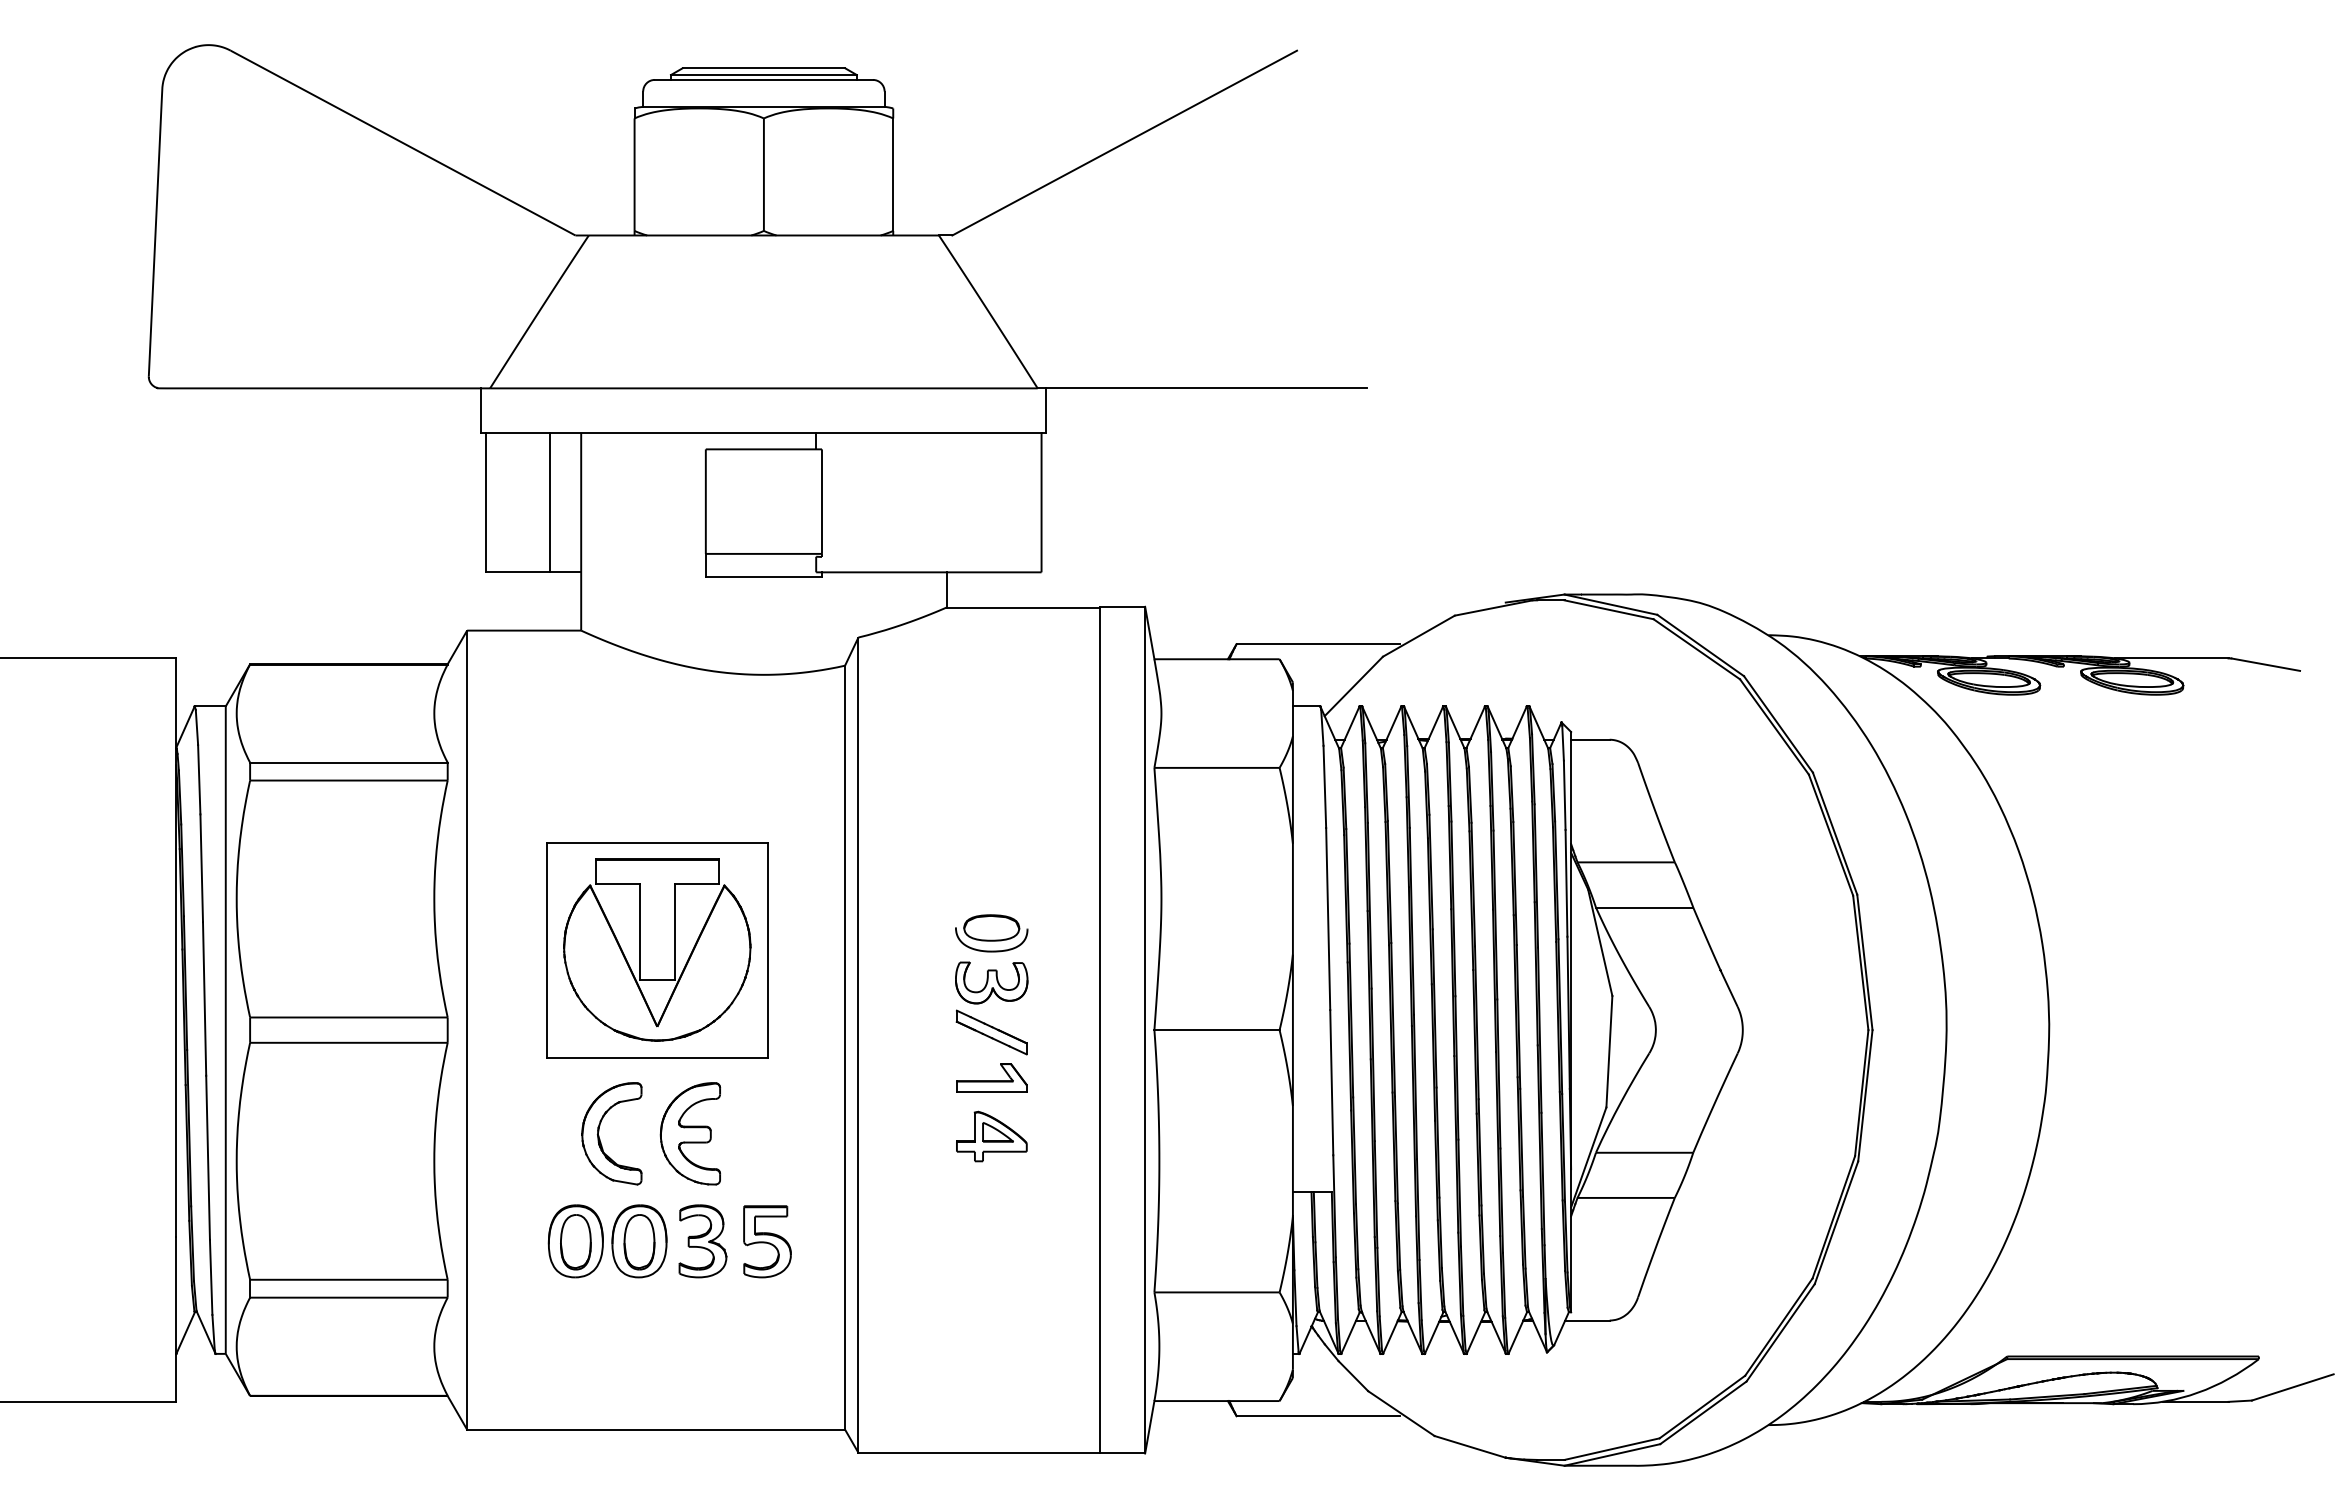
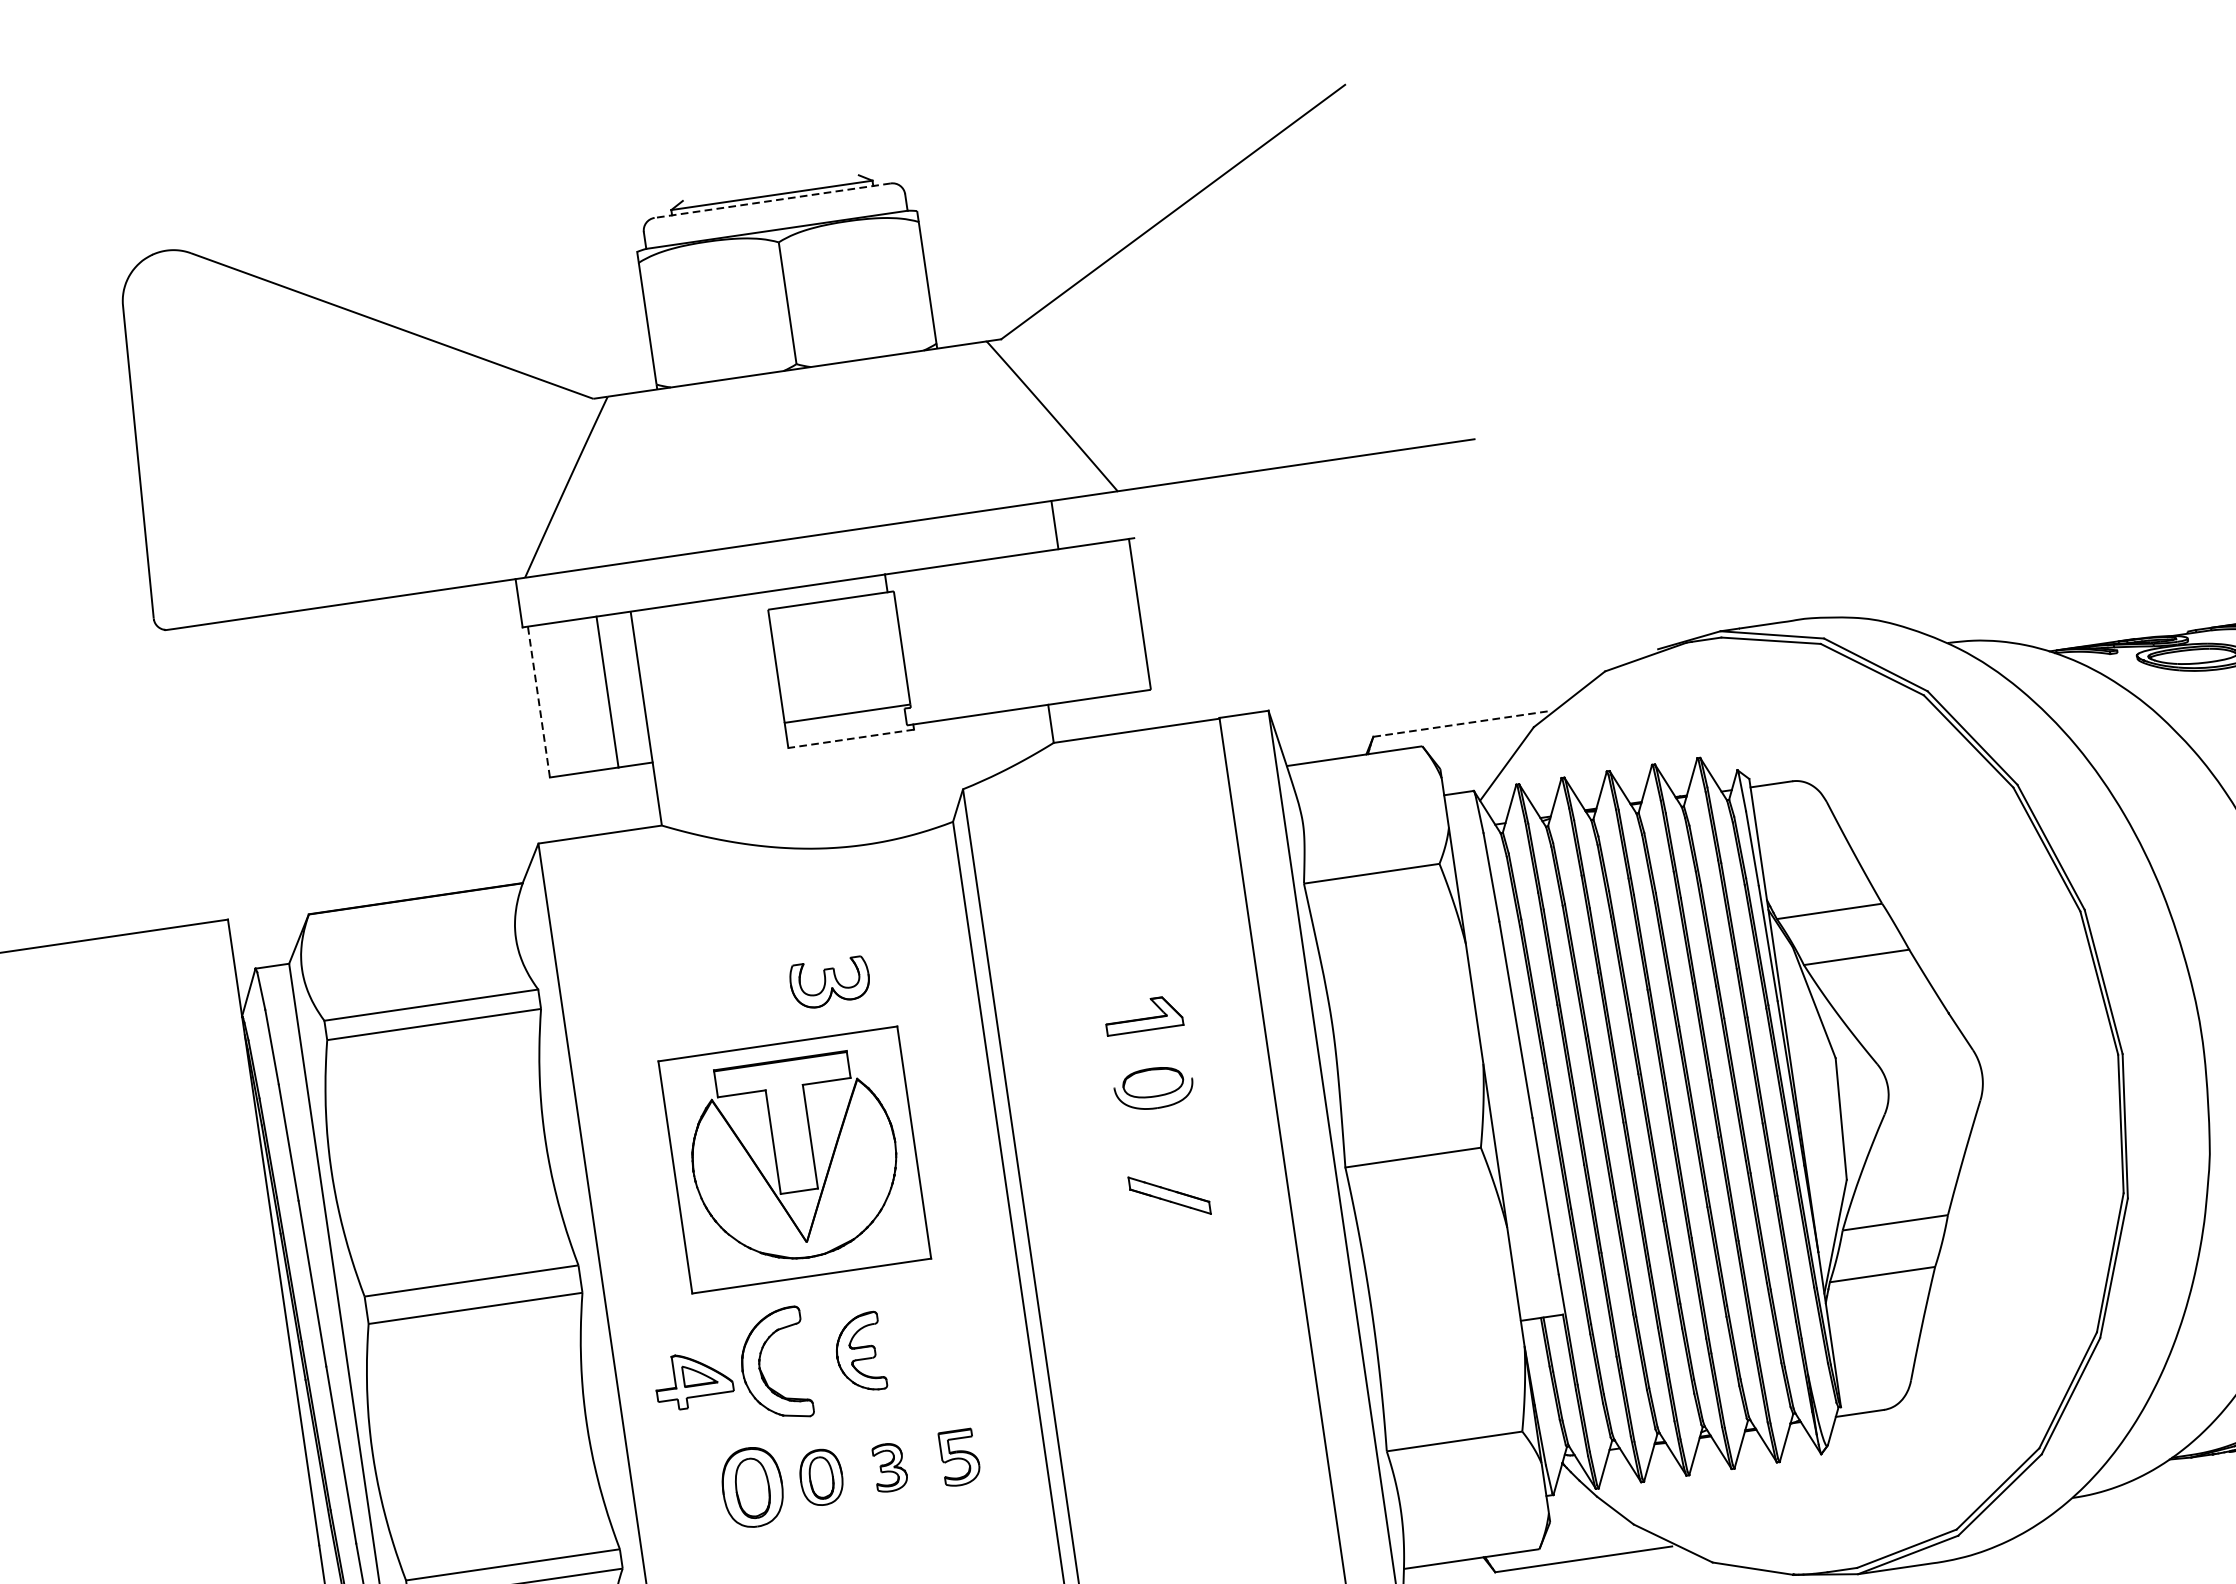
line: (763, 68) -> (770, 188), removed
line: (763, 79) -> (772, 200), solid -> dashed
line: (1046, 410) -> (1054, 524), moved
line: (486, 502) -> (539, 701), solid -> dashed
line: (763, 577) -> (850, 739), solid -> dashed
line: (1318, 644) -> (1462, 724), solid -> dashed
part: (991, 982) -> (829, 982), moved
part: (991, 1077) -> (1143, 1015), moved
part: (690, 1133) -> (859, 1352), size x0.7
part: (991, 1136) -> (693, 1380), moved
part: (639, 1241) -> (821, 1477), size x0.7
part: (702, 1241) -> (889, 1467), size x0.6
part: (767, 1241) -> (959, 1457), size x0.7

